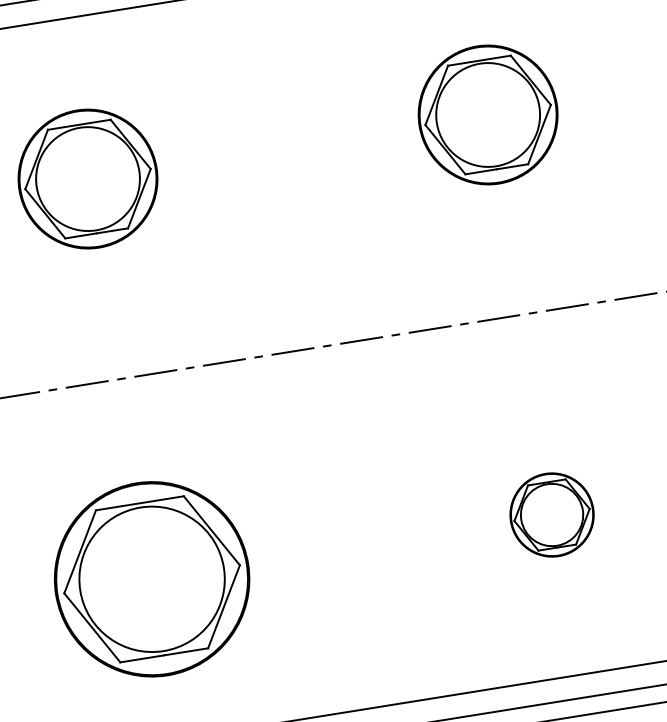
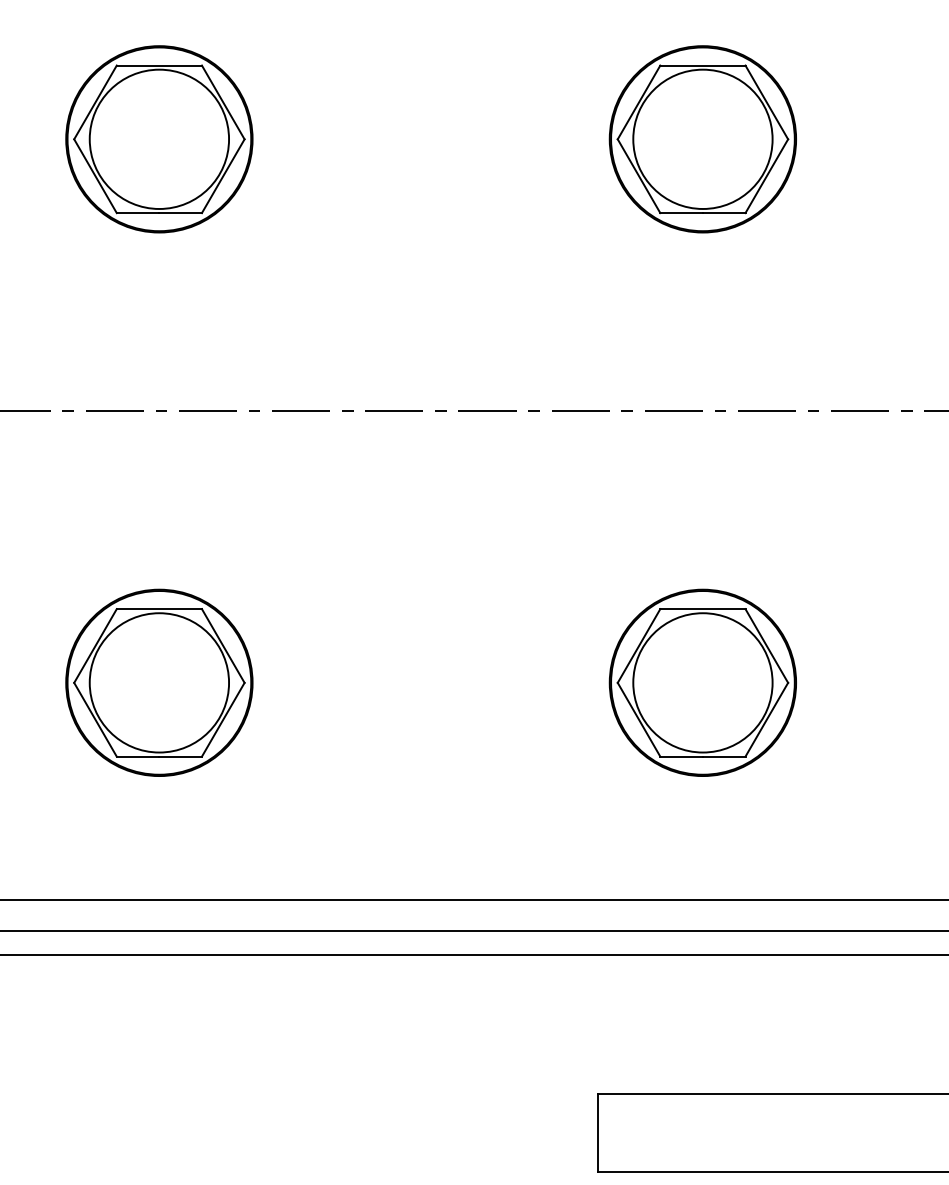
part: (551, 514) -> (702, 682), size x1.67
part: (152, 578) -> (159, 682), size x0.71

